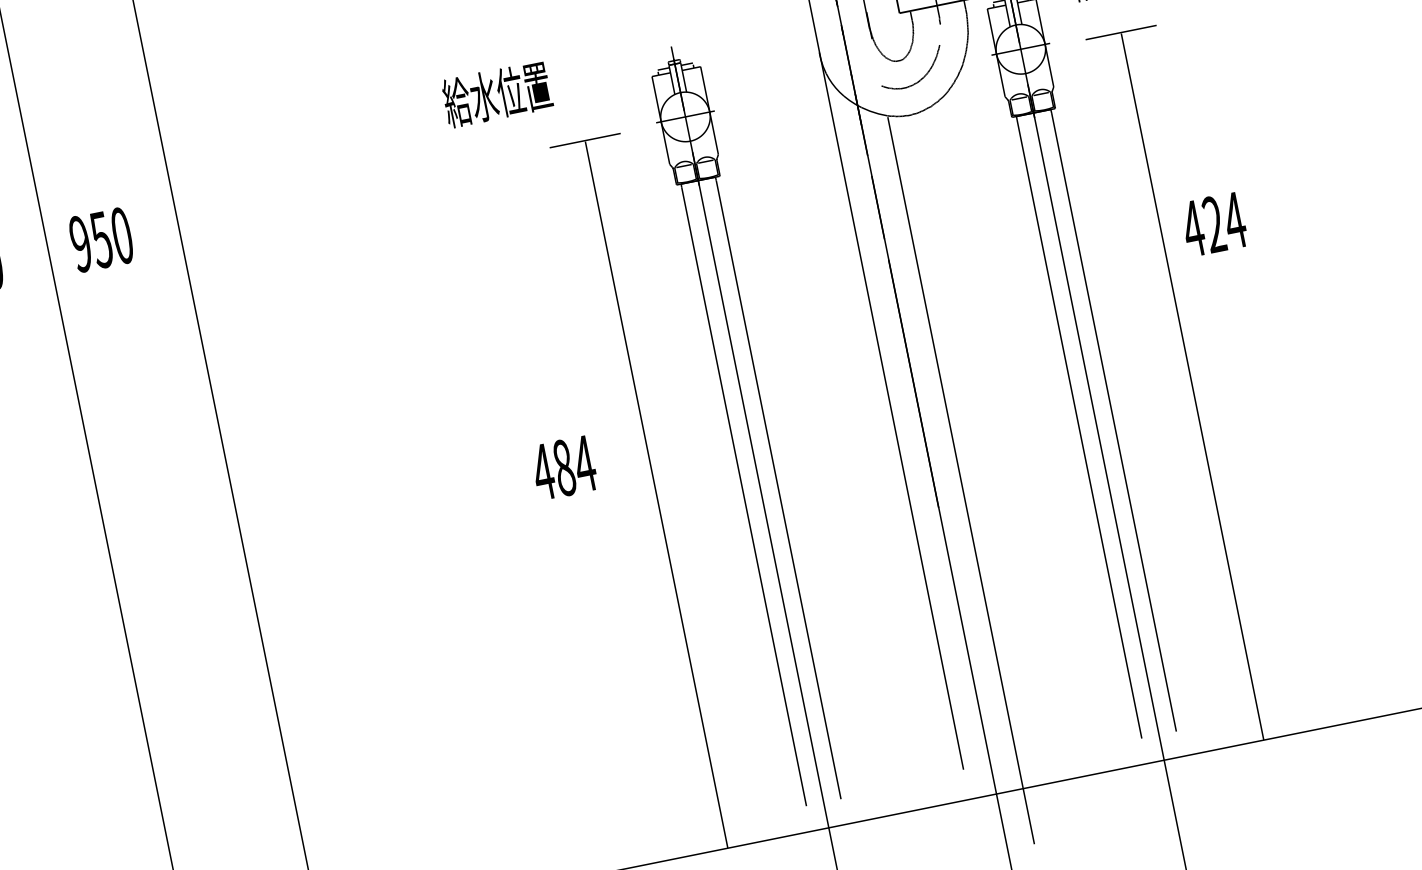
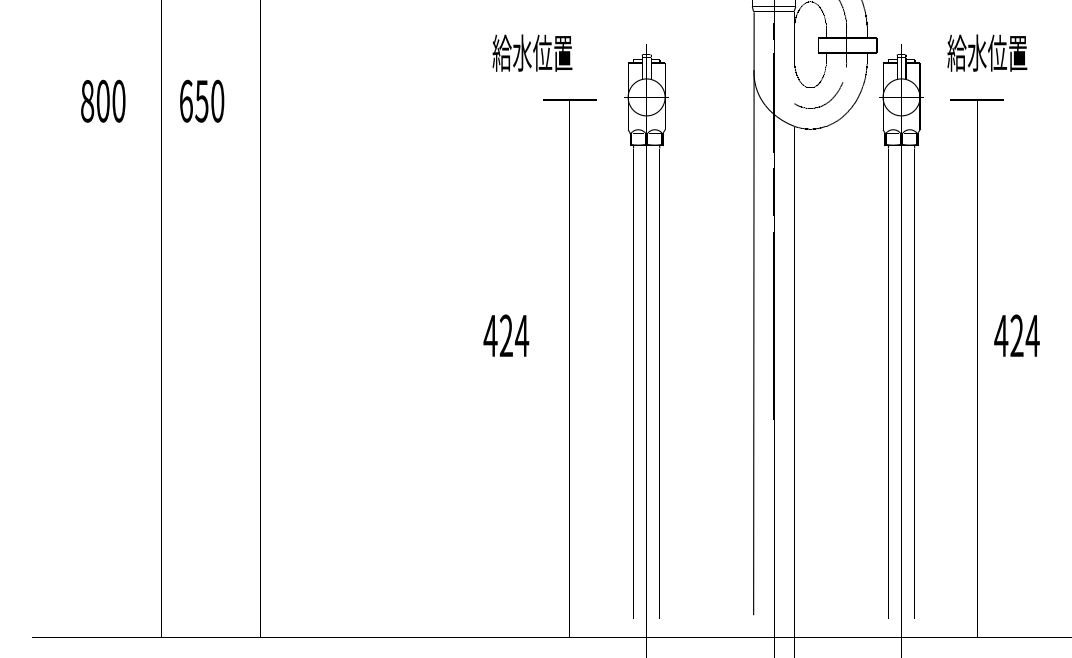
text: (497, 93) -> (532, 52), moved
text: (1213, 224) -> (1016, 335), moved
text: (79, 243) -> (185, 100), 950 -> 650
text: (562, 467) -> (505, 335), 484 -> 424

